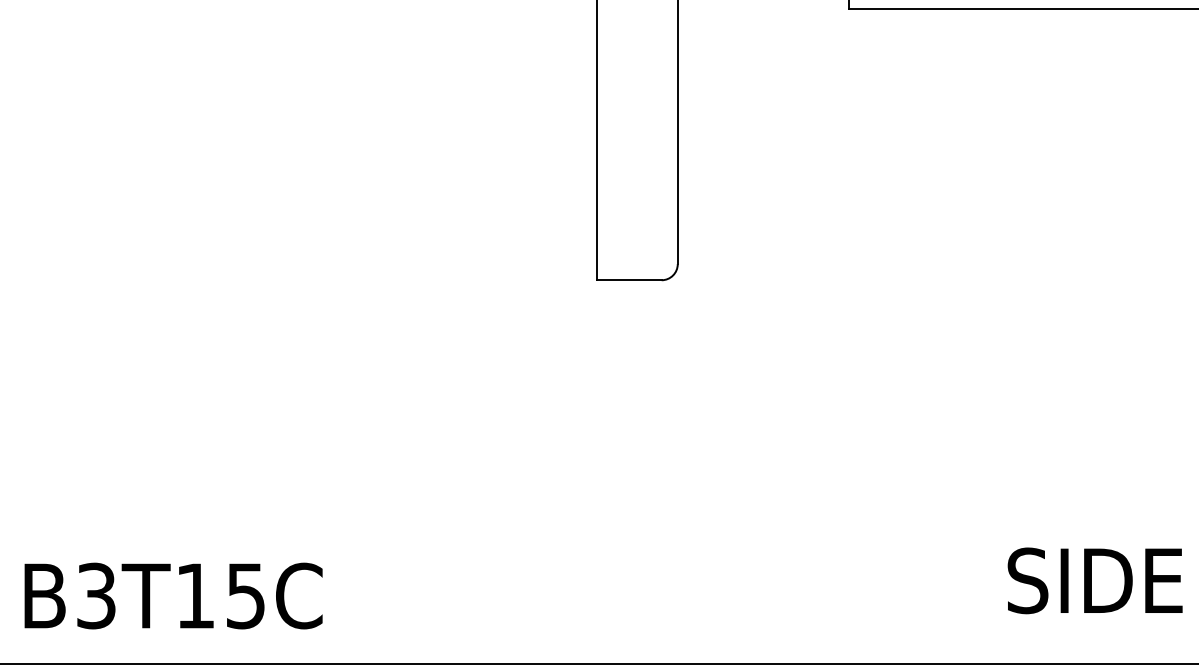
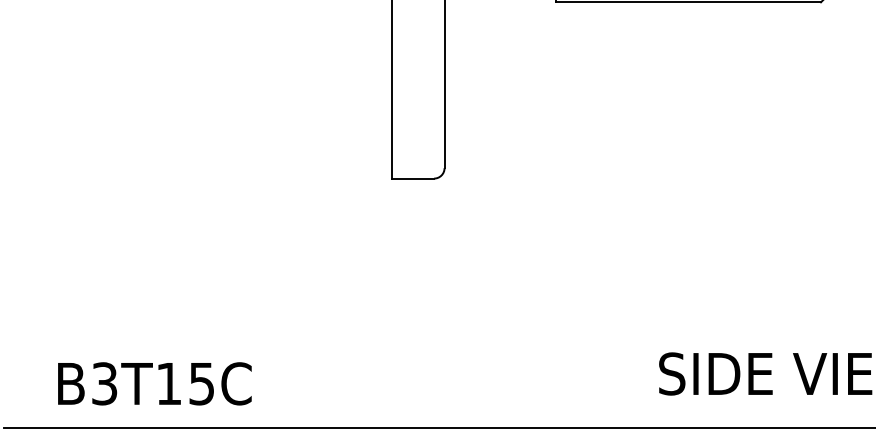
text: (173, 595) -> (154, 383), moved

